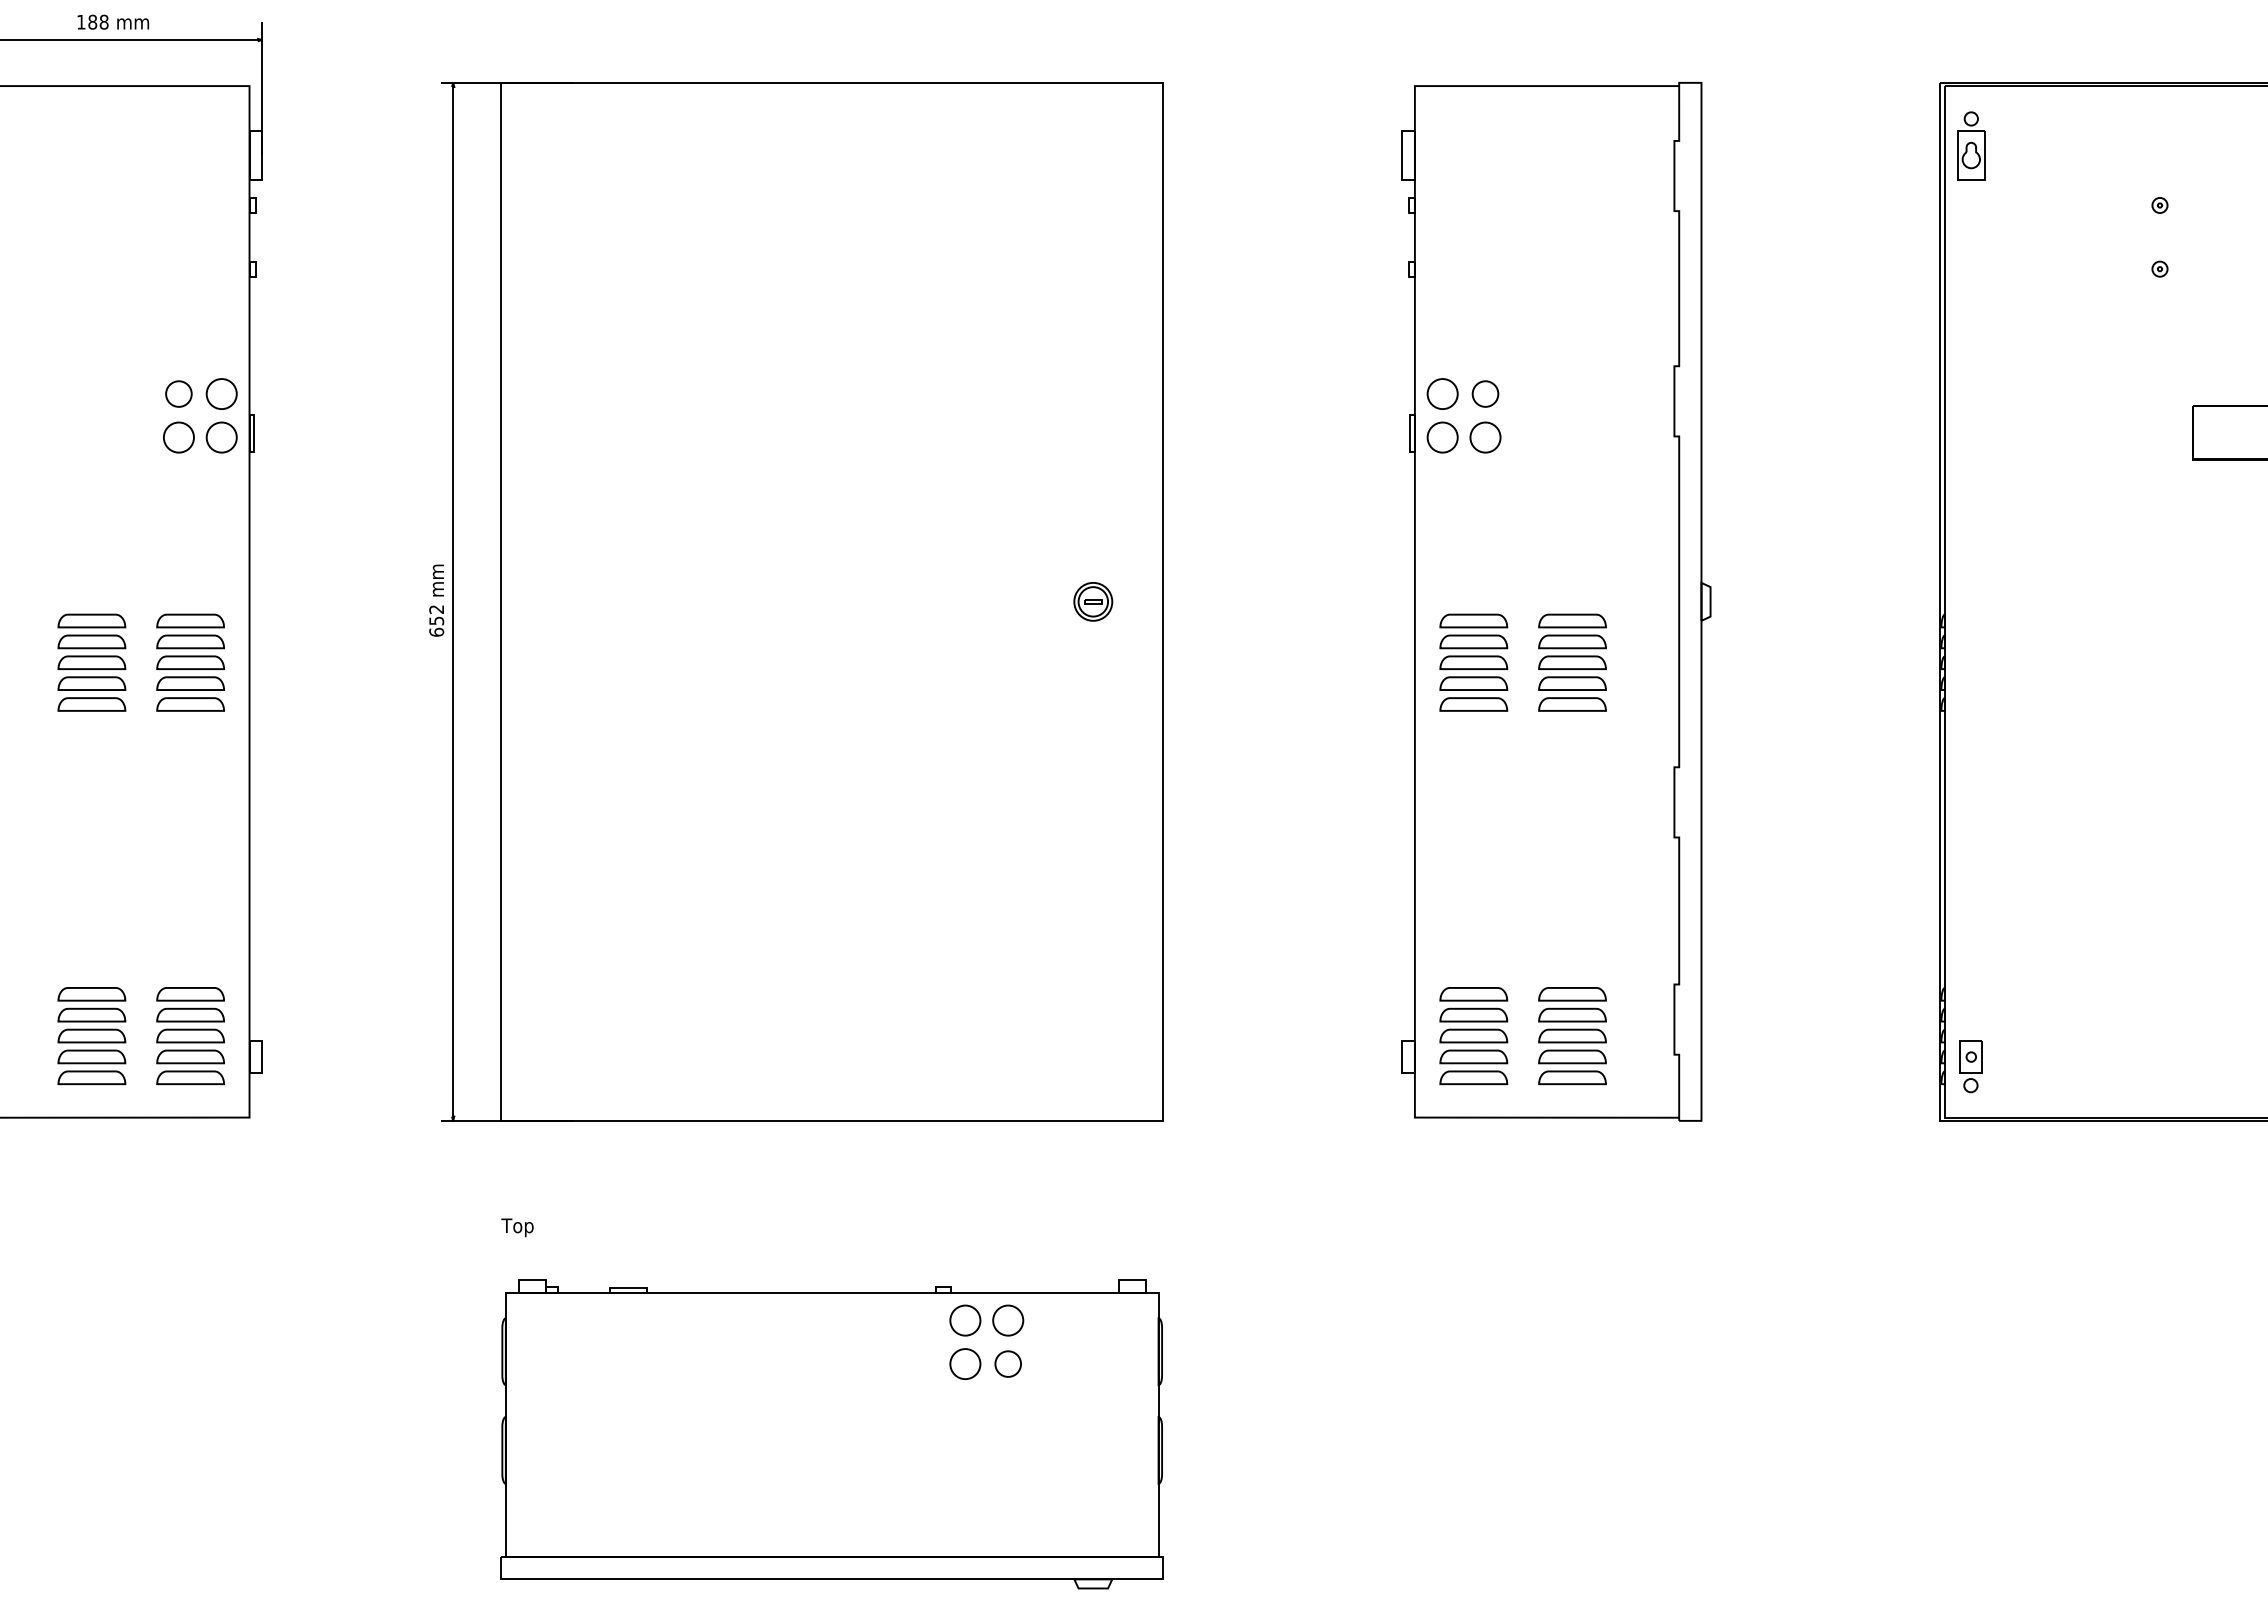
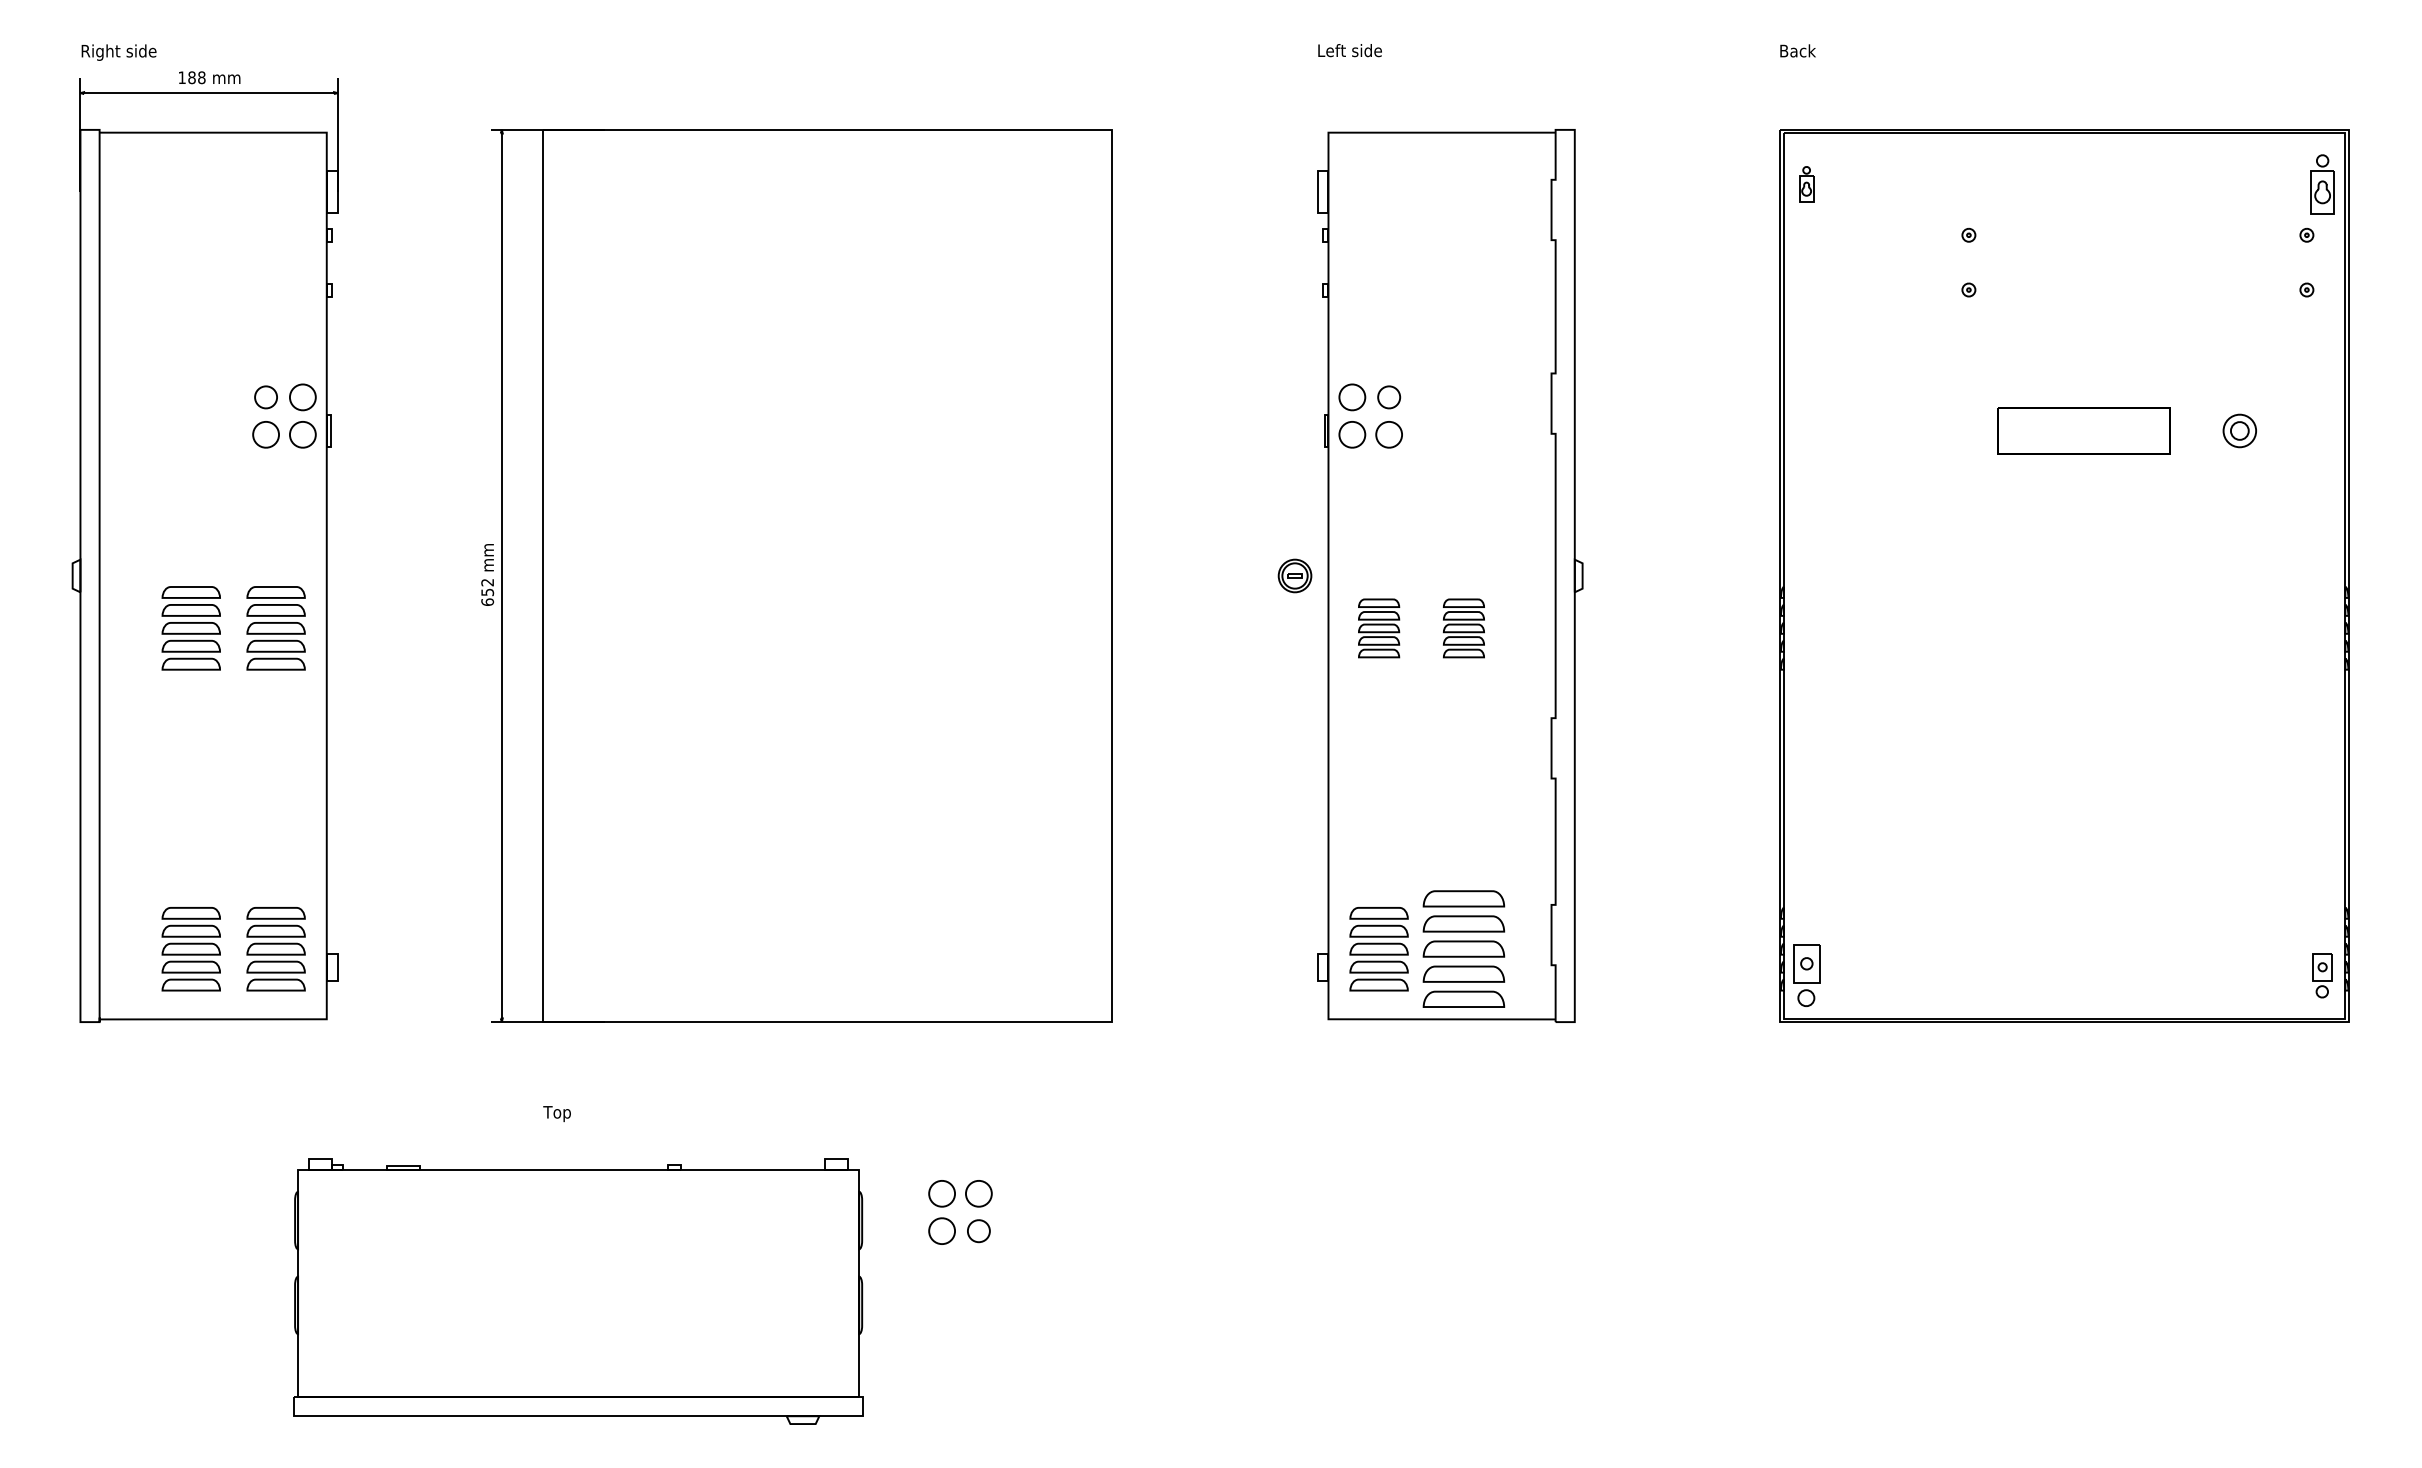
part: (1971, 146) -> (1806, 184), size x0.6
part: (1092, 601) -> (1294, 575), moved
part: (1473, 662) -> (1378, 628), size x0.7
part: (1571, 662) -> (1463, 628), size x0.7
part: (1571, 1036) -> (1463, 949), size x1.4
part: (1971, 1066) -> (1806, 975), size x1.4
part: (832, 1434) -> (578, 1291), moved

